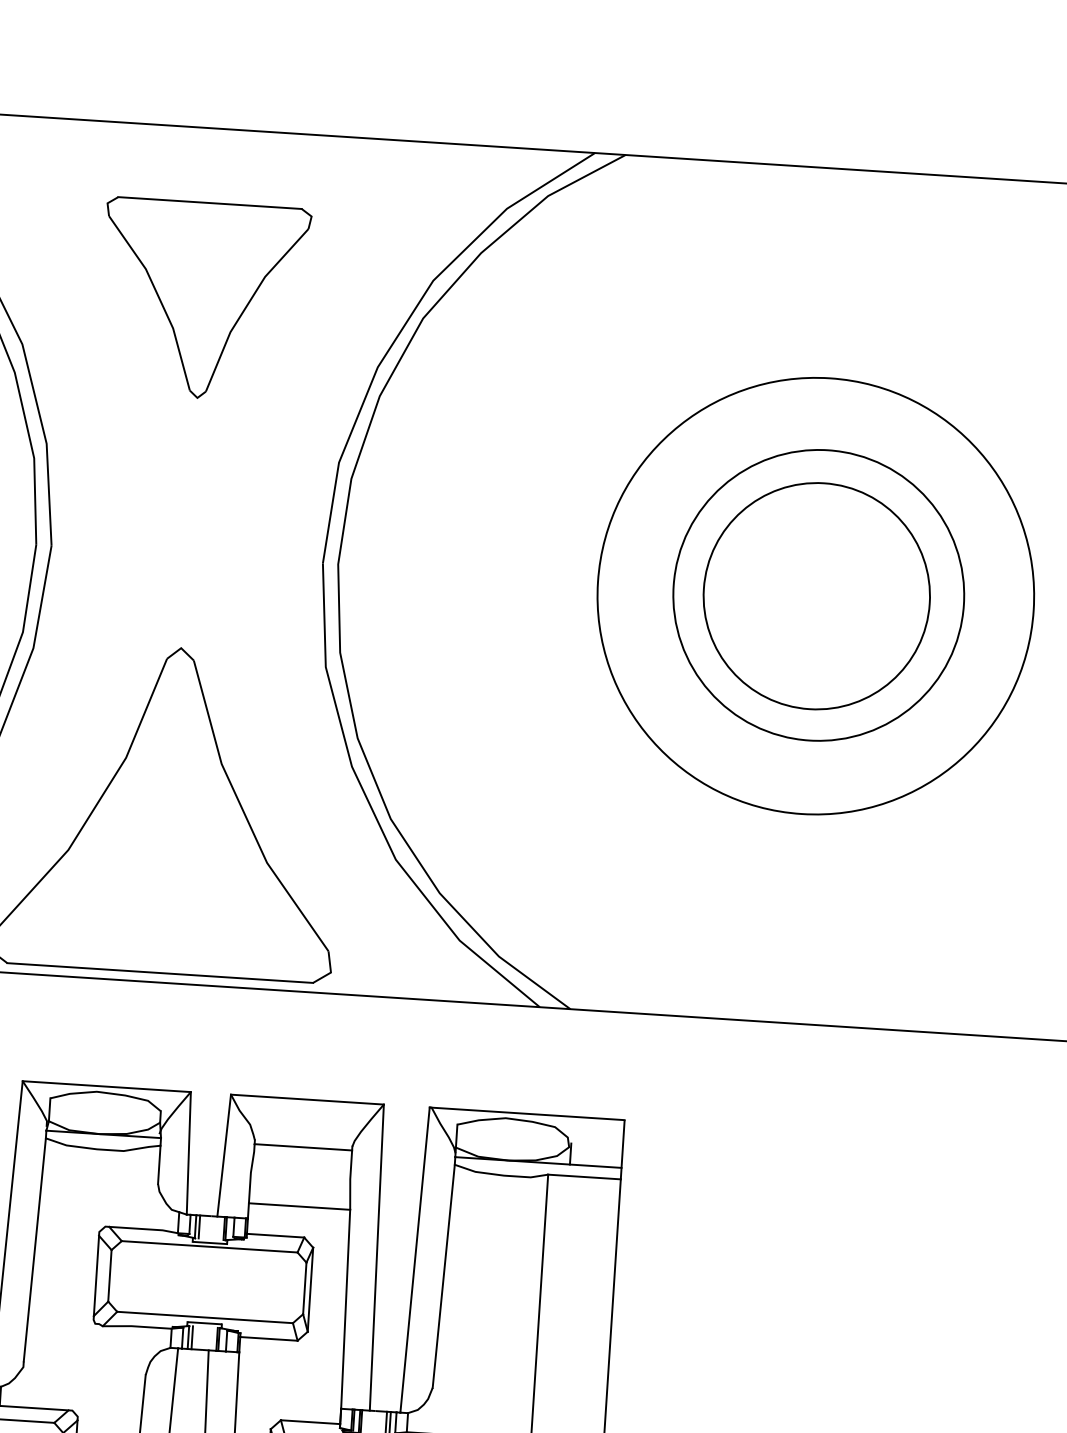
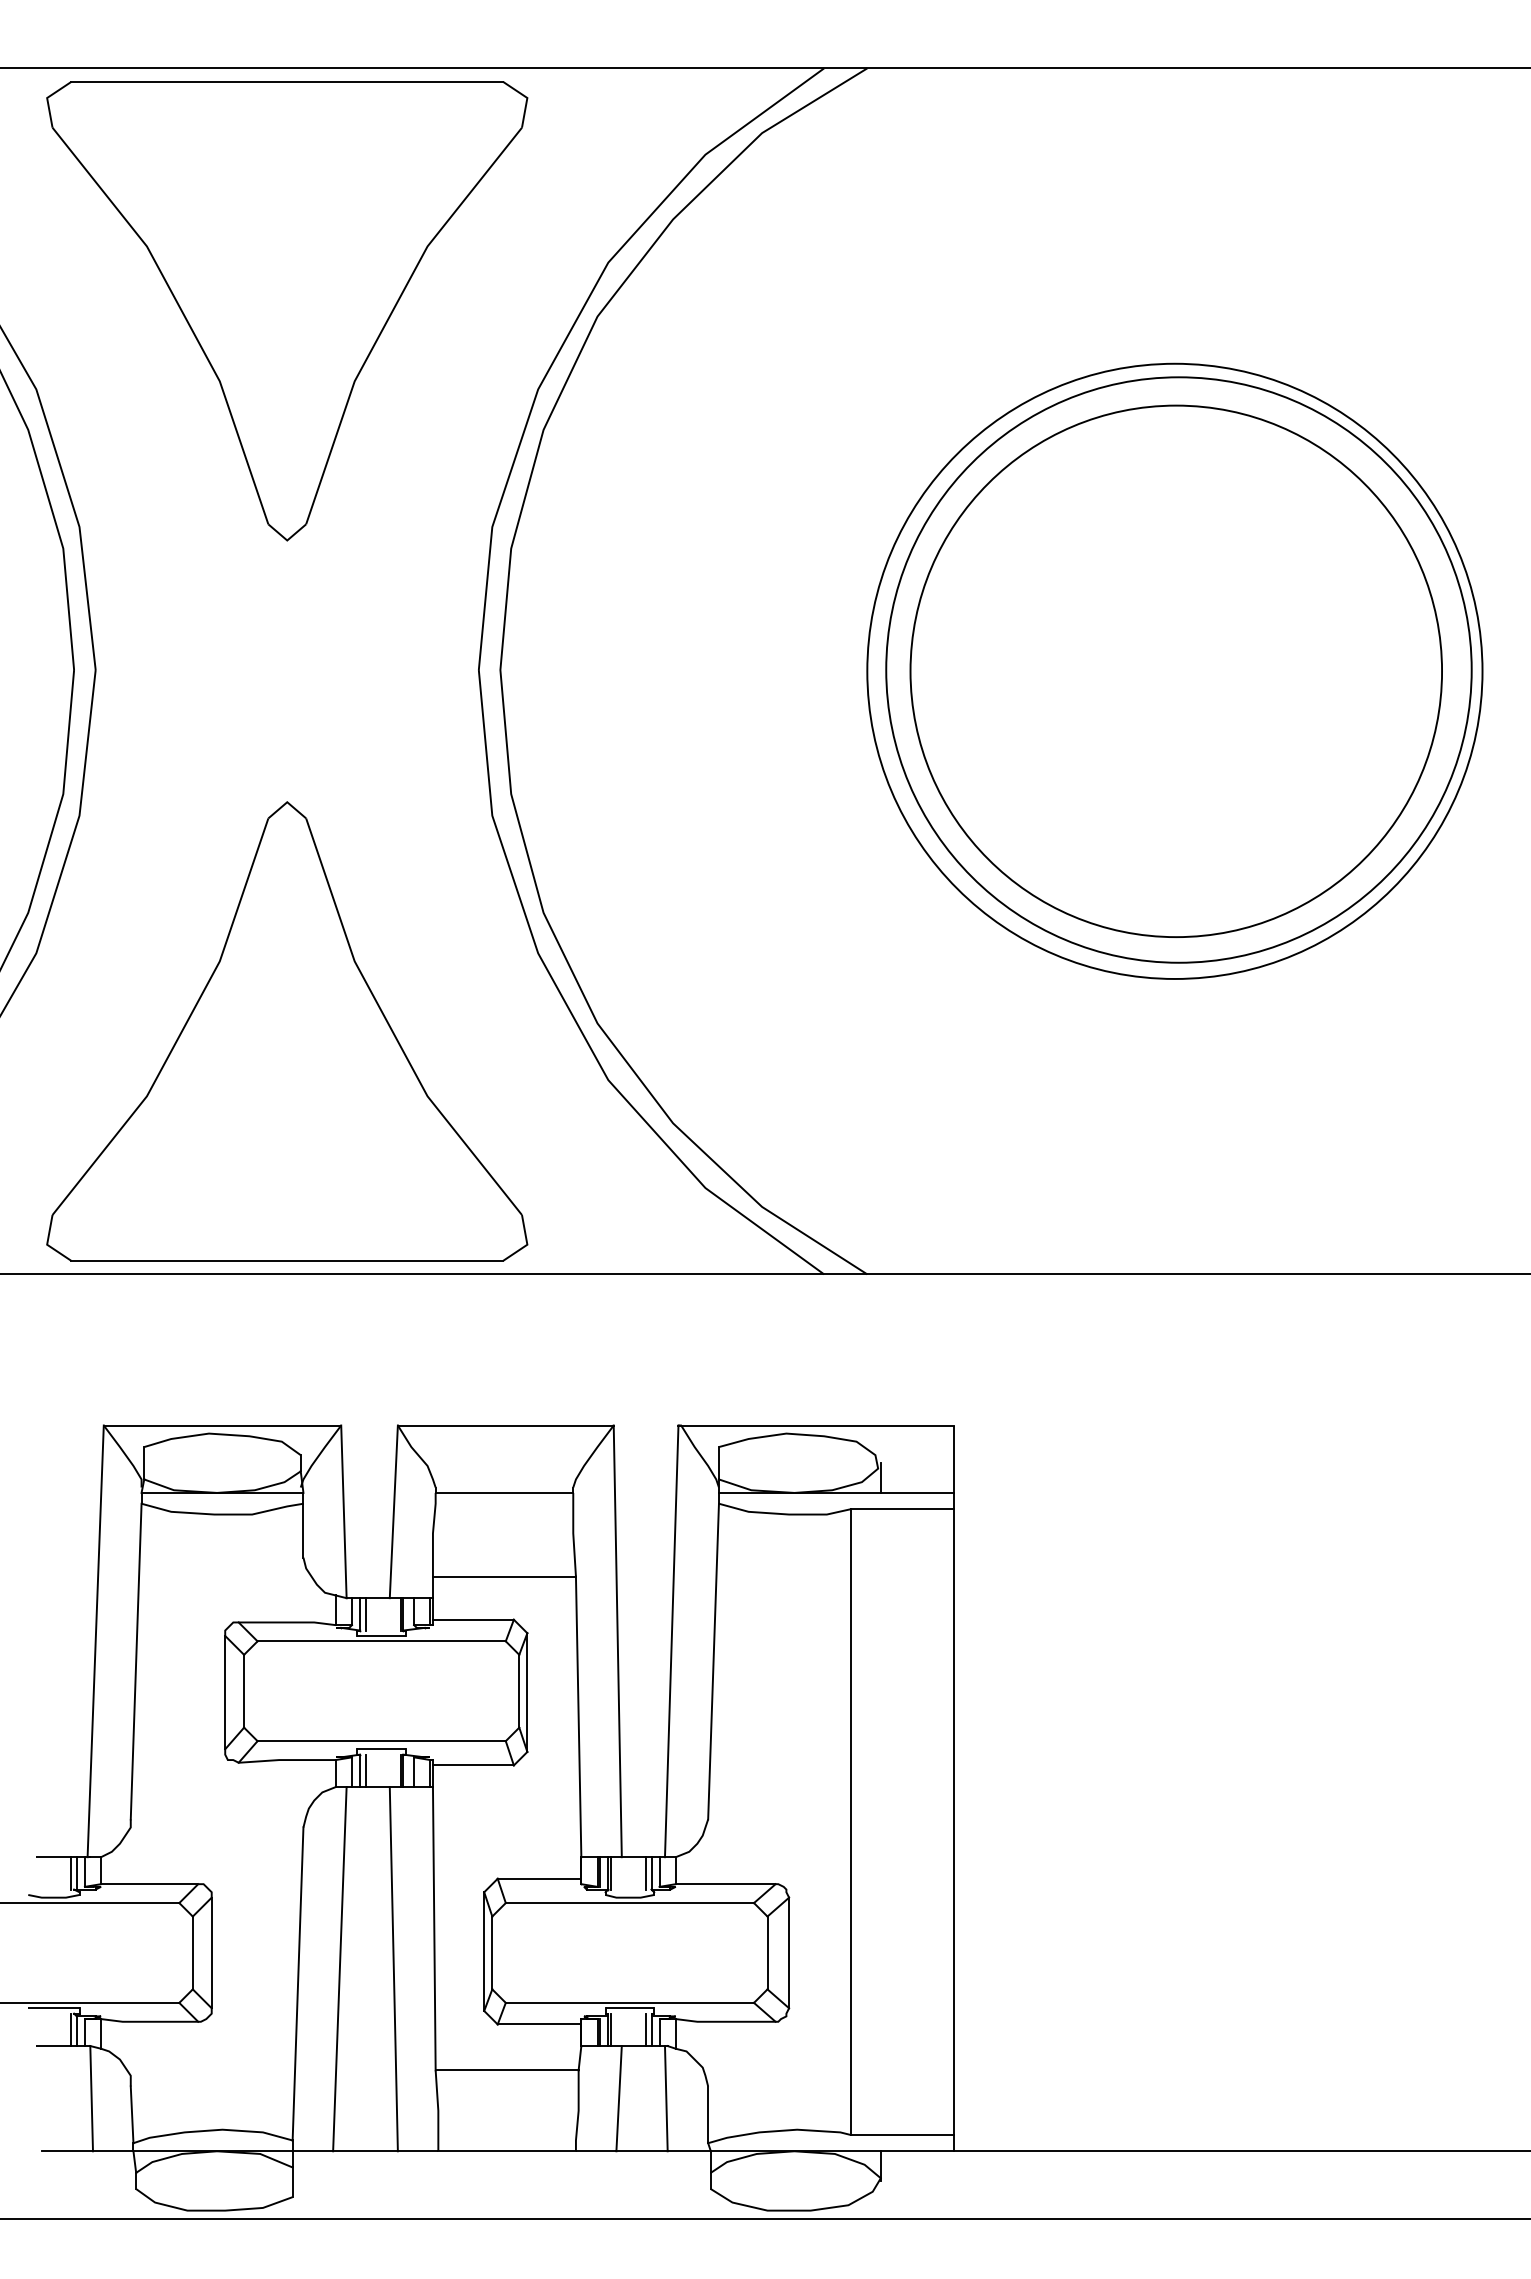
part: (203, 300) -> (287, 311), size x1.67
circle: (818, 595) -> (1178, 669), size x1.43
circle: (816, 596) -> (1176, 671), size x1.67

